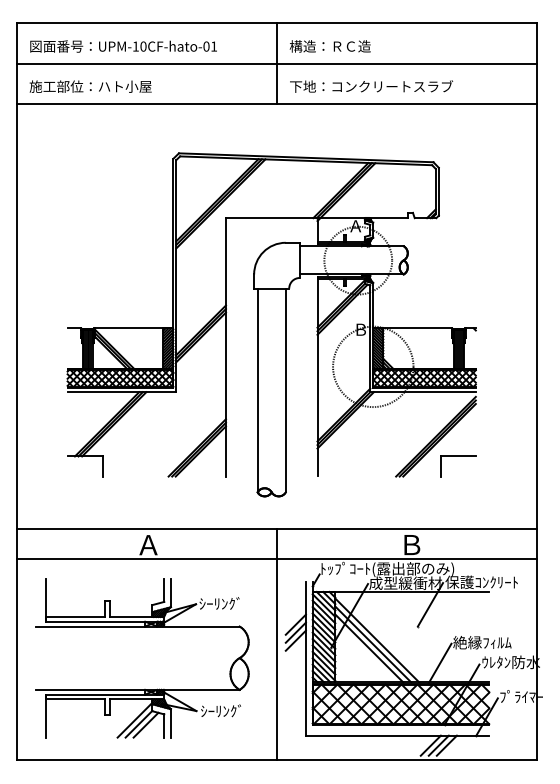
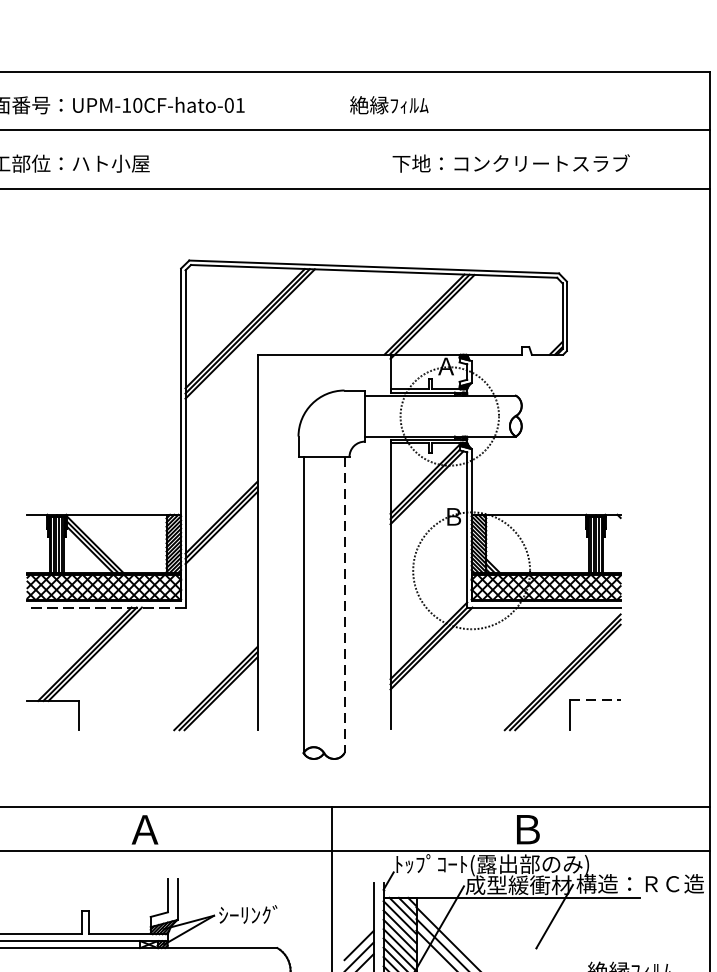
text: (329, 46) -> (408, 105), 構造：ＲＣ造 -> 絶縁ﾌｨﾙﾑ
line: (277, 63) -> (332, 130), removed
text: (371, 86) -> (511, 163), moved
line: (285, 390) -> (344, 605), solid -> dashed
line: (121, 392) -> (105, 608), solid -> dashed
line: (458, 455) -> (595, 699), solid -> dashed
text: (489, 582) -> (640, 884), 保護ｺﾝｸﾘｰﾄ -> 構造：ＲＣ造

